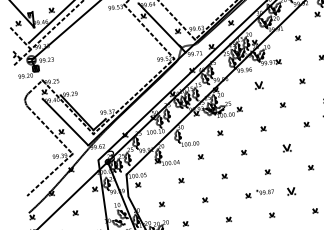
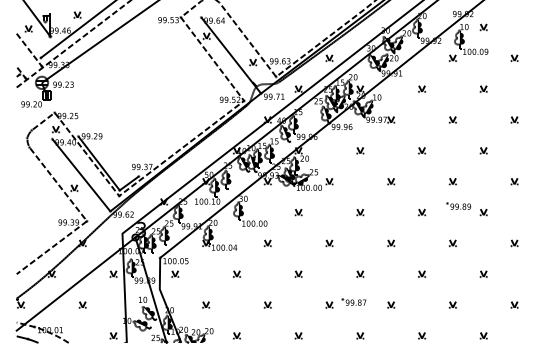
part: (259, 85) -> (360, 150), size x0.62
part: (287, 148) -> (391, 243), size x0.62
part: (291, 191) -> (391, 304), size x0.62

